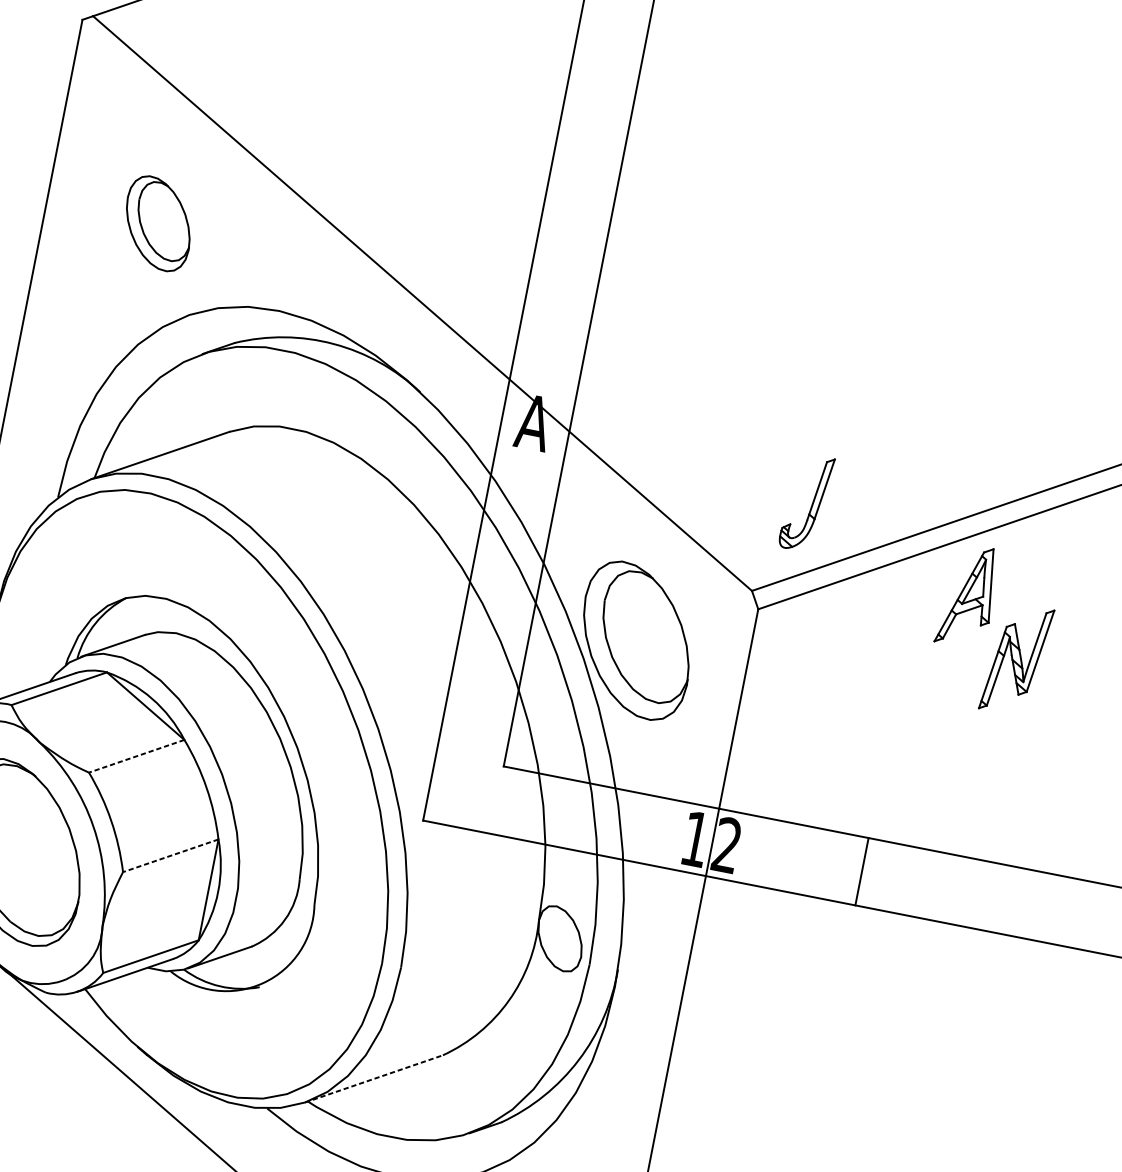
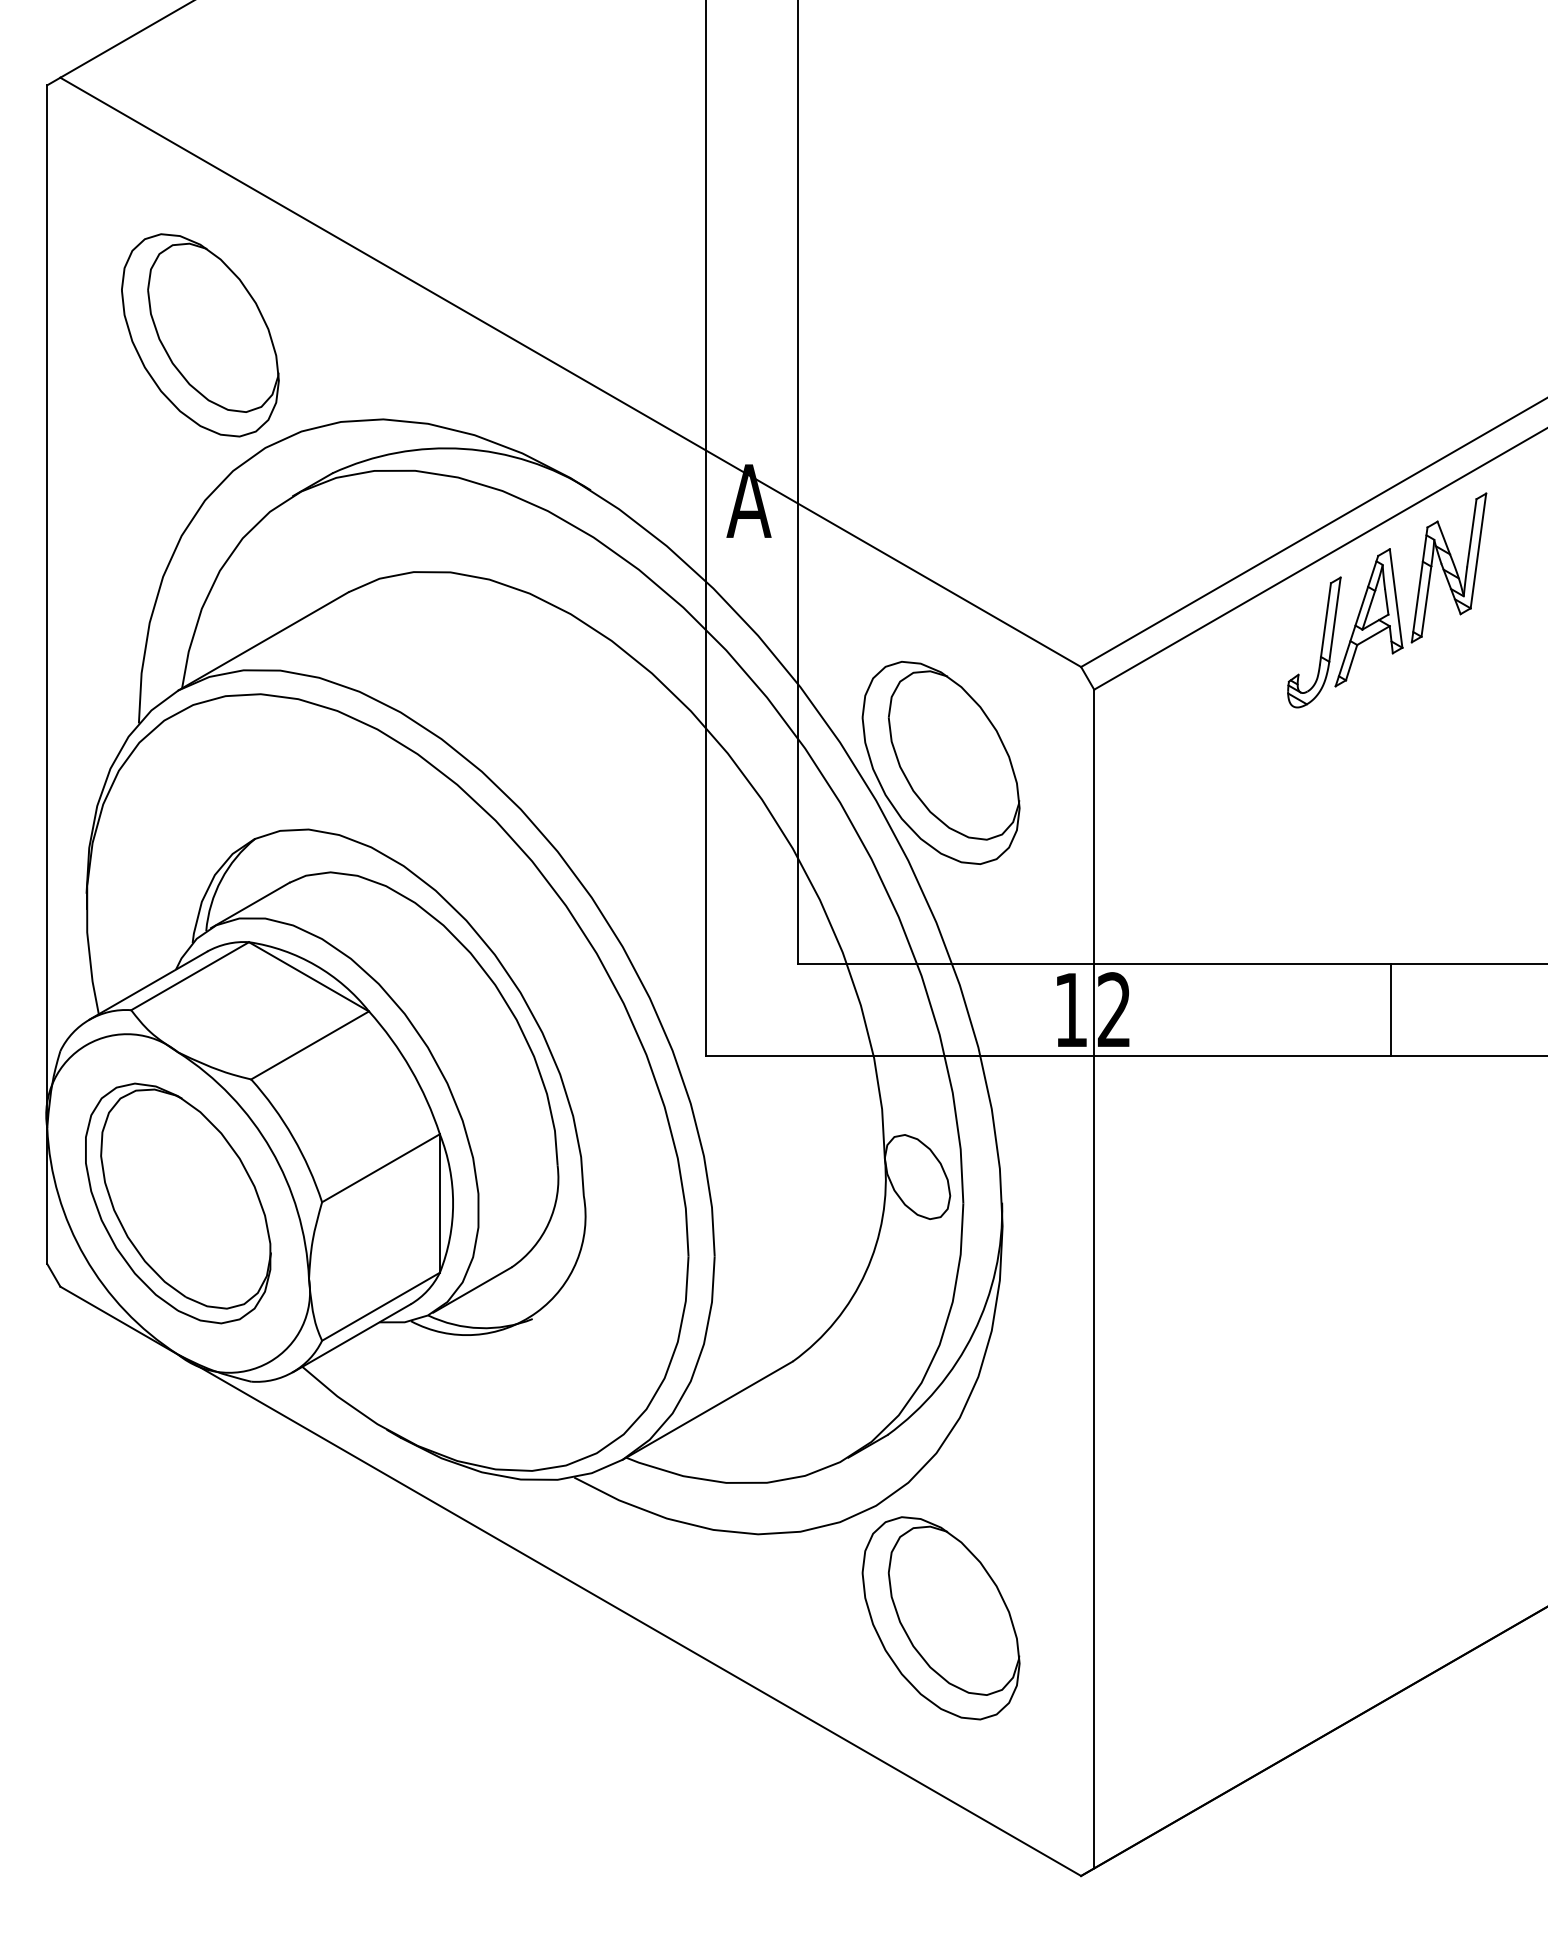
part: (158, 223) -> (200, 335), size x1.67
part: (811, 505) -> (1321, 644), moved
part: (1016, 659) -> (1448, 567), moved
line: (136, 756) -> (310, 1045), dashed -> solid
line: (171, 856) -> (381, 1168), dashed -> solid
line: (862, 871) -> (1390, 1009), moved
line: (374, 1078) -> (708, 1410), dashed -> solid

